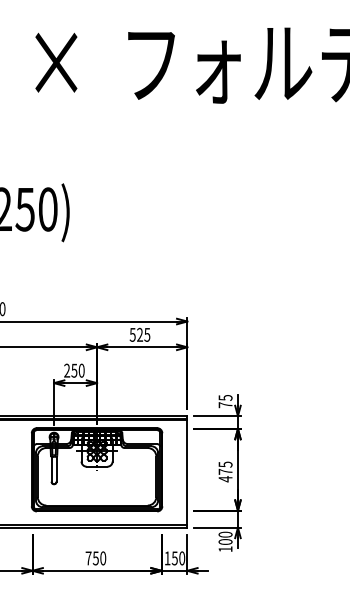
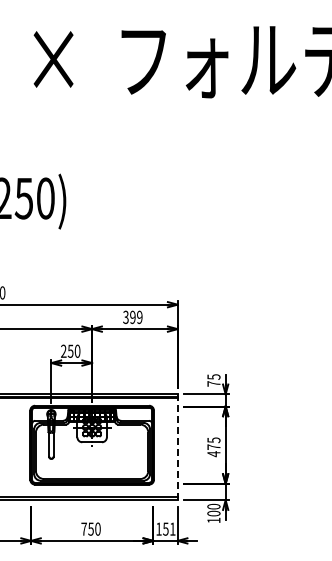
text: (139, 335) -> (132, 317), 525 -> 399
line: (187, 472) -> (177, 447), solid -> dashed
text: (181, 557) -> (172, 528), 150 -> 151

